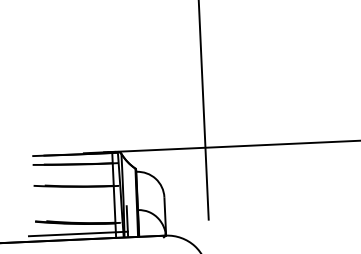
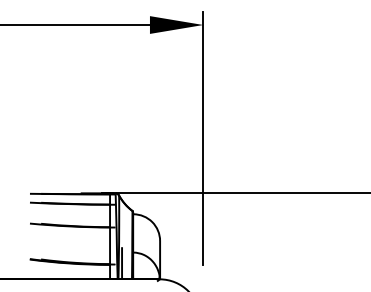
line: (78, 233) -> (72, 273), removed

